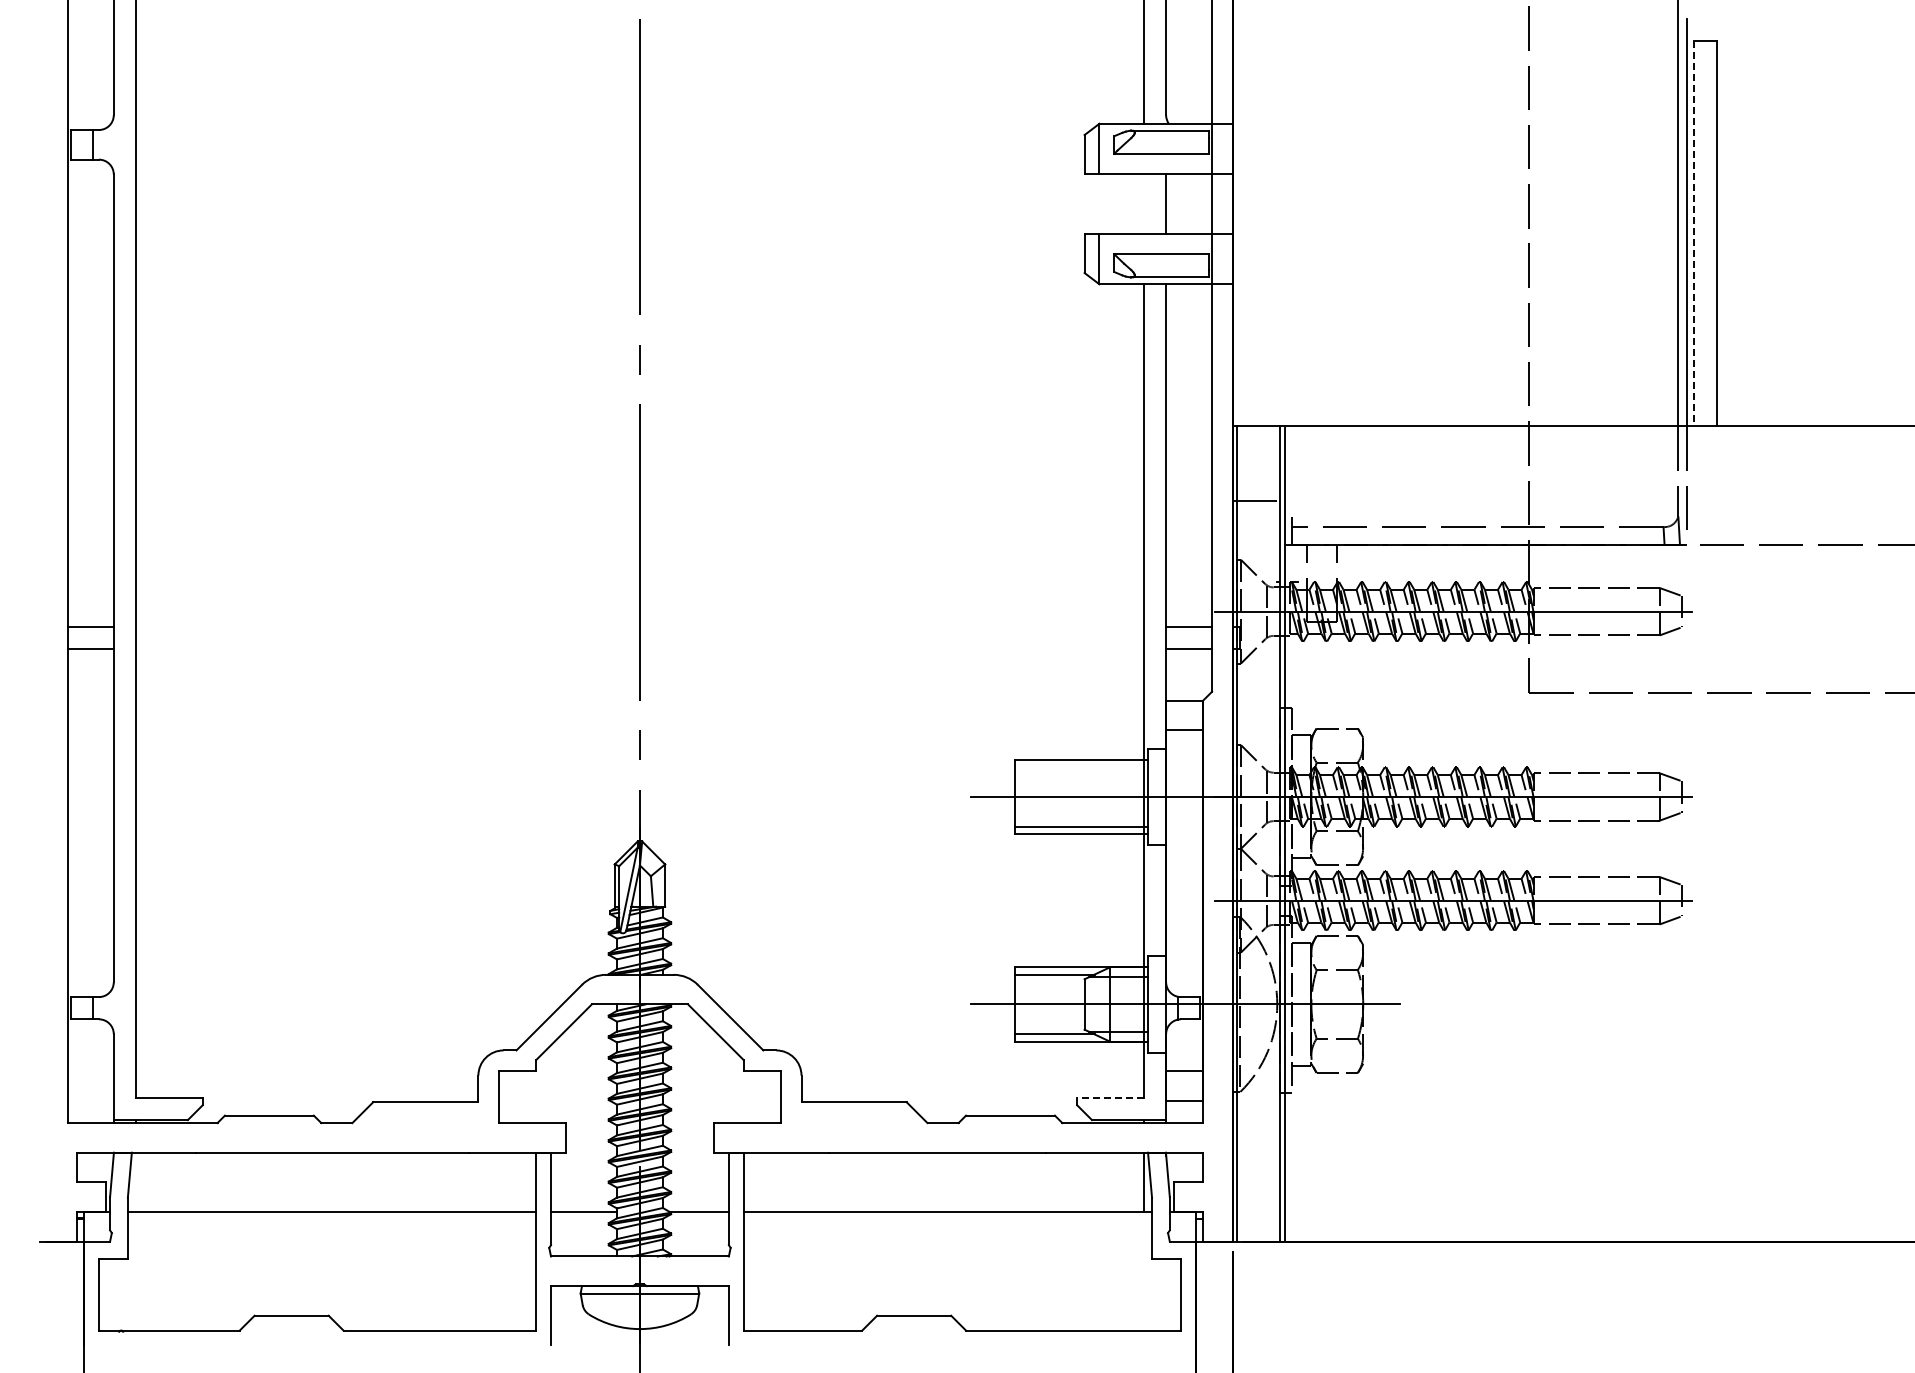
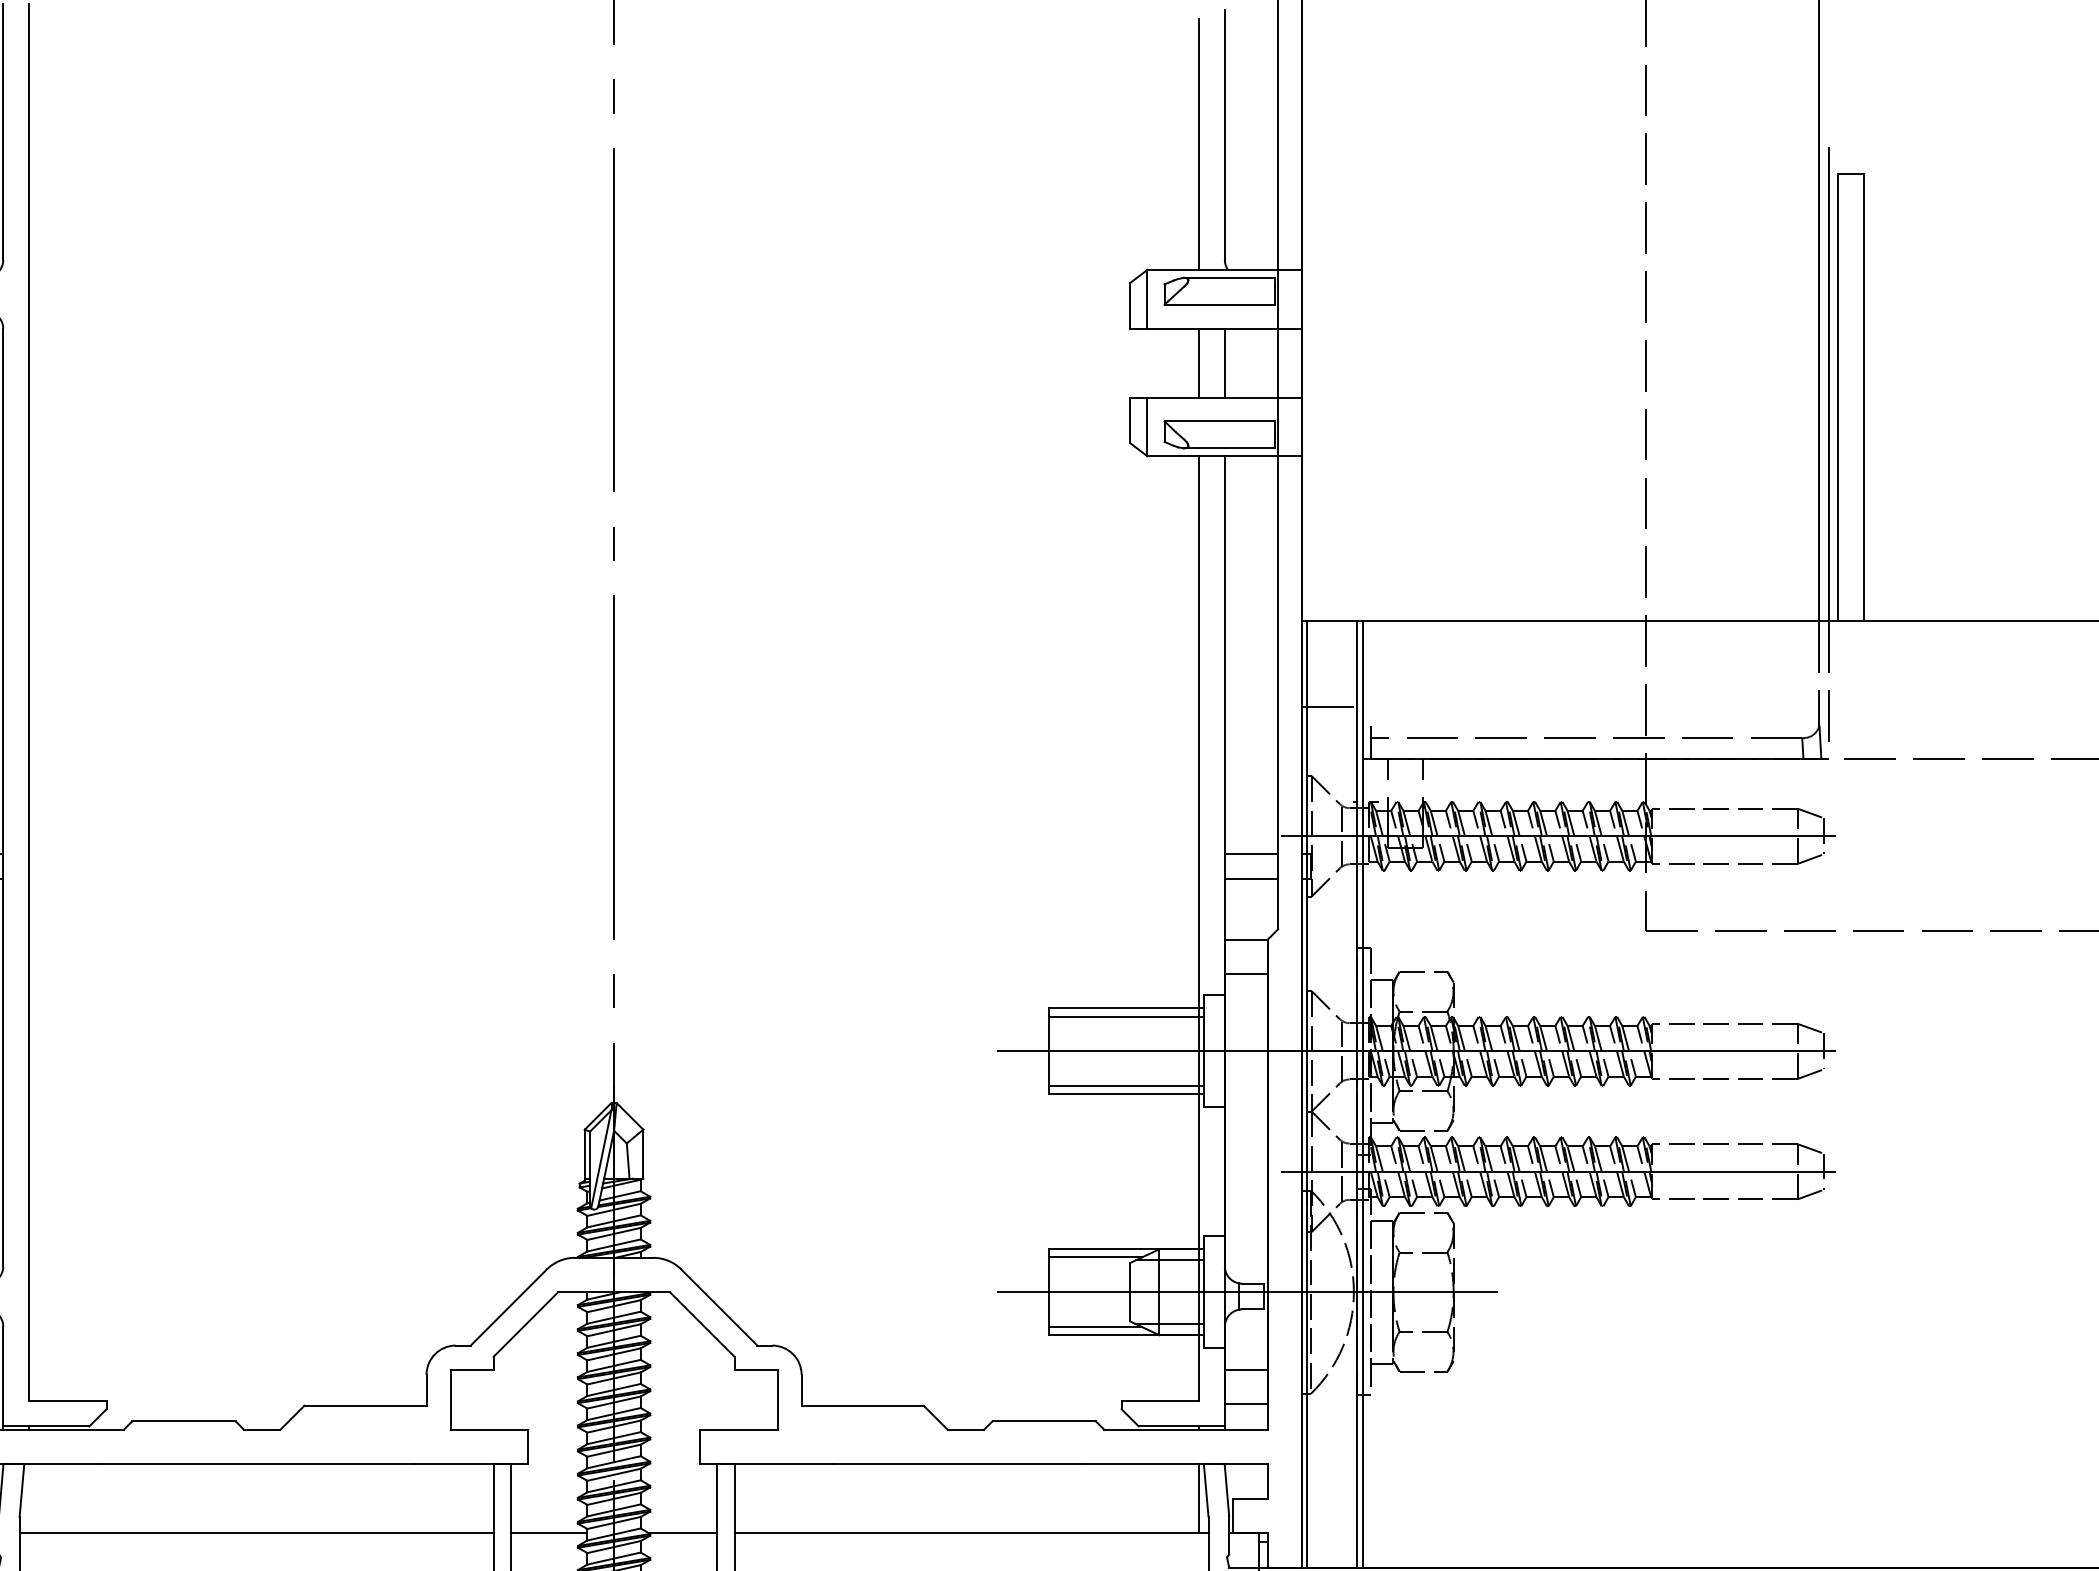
line: (1143, 203) -> (1198, 362), added
line: (1694, 233) -> (1838, 397), dashed -> solid
line: (1081, 767) -> (1126, 1017), added
line: (1110, 1097) -> (1160, 1400), dashed -> solid

